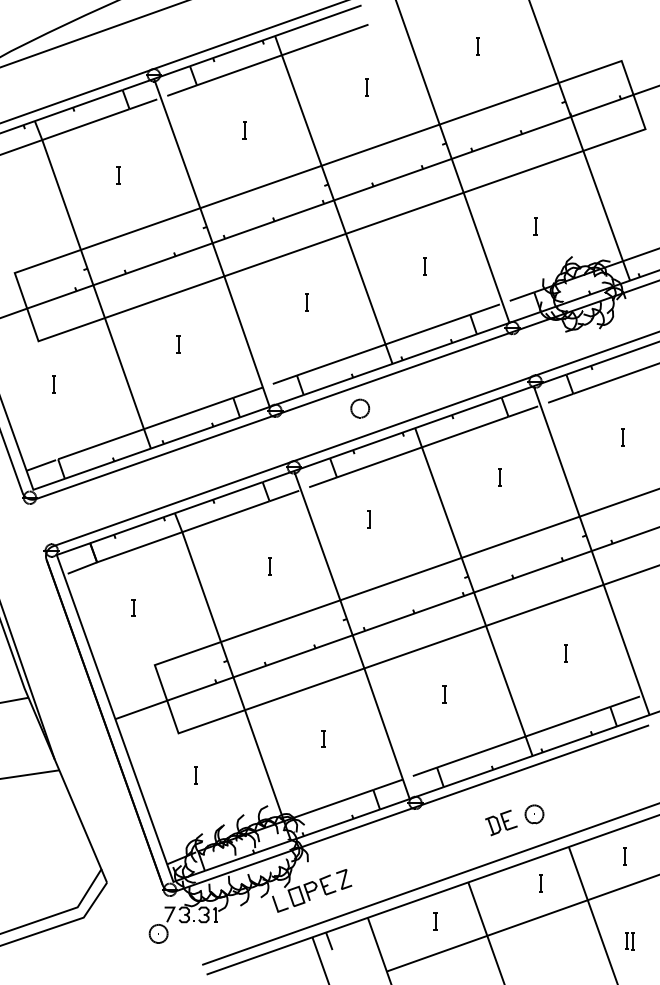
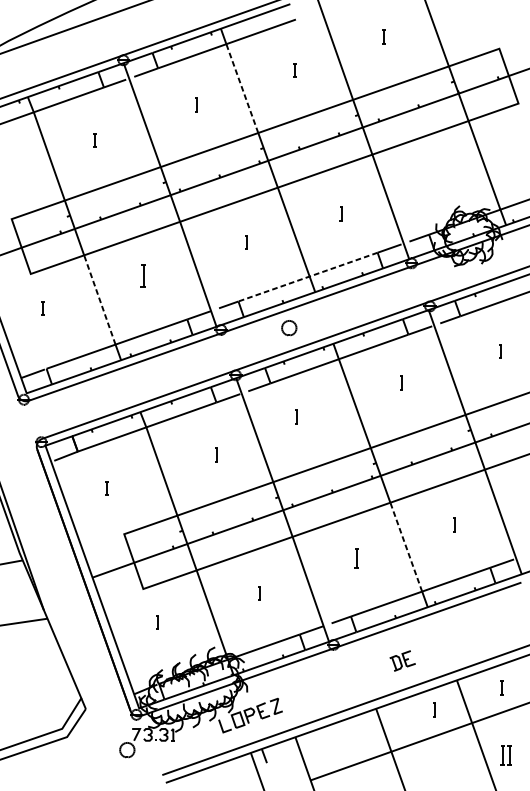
line: (302, 111) -> (242, 89), solid -> dashed
part: (535, 226) -> (430, 181), removed
part: (178, 344) -> (143, 276), size x1.6
line: (383, 345) -> (307, 277), solid -> dashed
line: (124, 374) -> (99, 300), solid -> dashed
line: (506, 682) -> (406, 548), solid -> dashed
part: (444, 694) -> (357, 557), size x1.4
part: (534, 814) -> (429, 654), removed
part: (435, 921) -> (349, 740), removed
part: (629, 941) -> (505, 756), size x1.4

